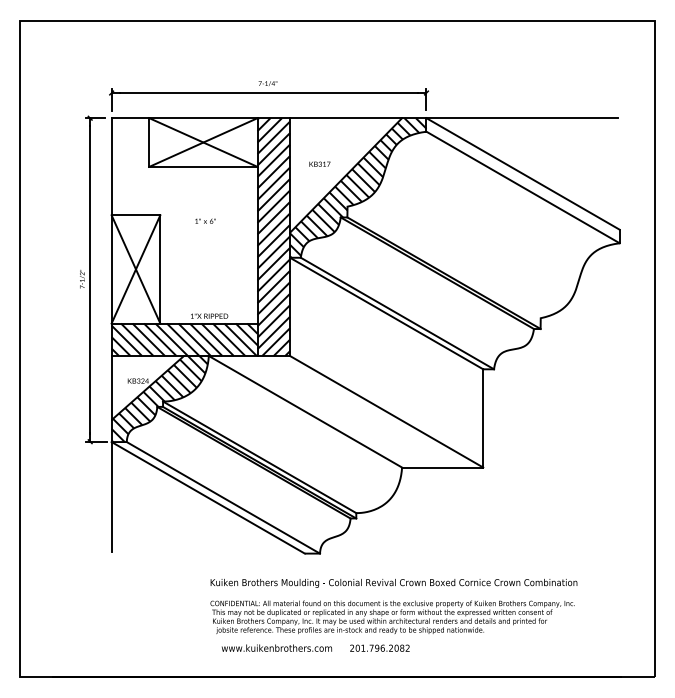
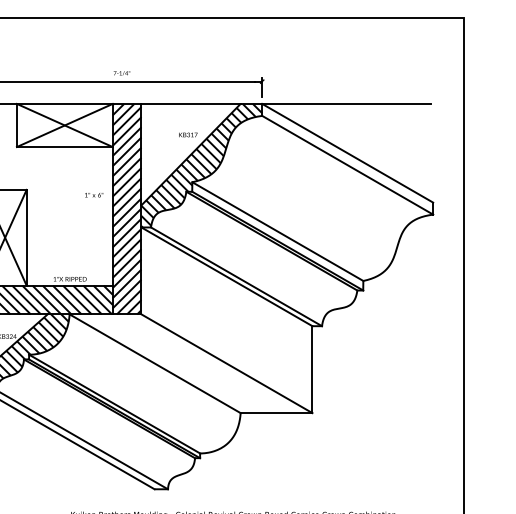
text: (319, 163) -> (187, 134), moved
text: (205, 220) -> (94, 194), moved
line: (443, 262) -> (277, 231), added

